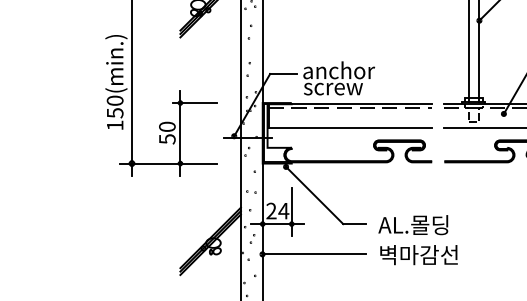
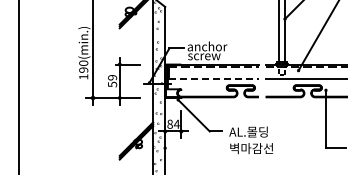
text: (114, 111) -> (83, 69), 150(min.) -> 190(min.)
text: (167, 126) -> (112, 77), 50 -> 59
line: (351, 128) -> (214, 78), solid -> dashed
text: (270, 211) -> (169, 124), 24 -> 84
line: (313, 254) -> (193, 148), removed

